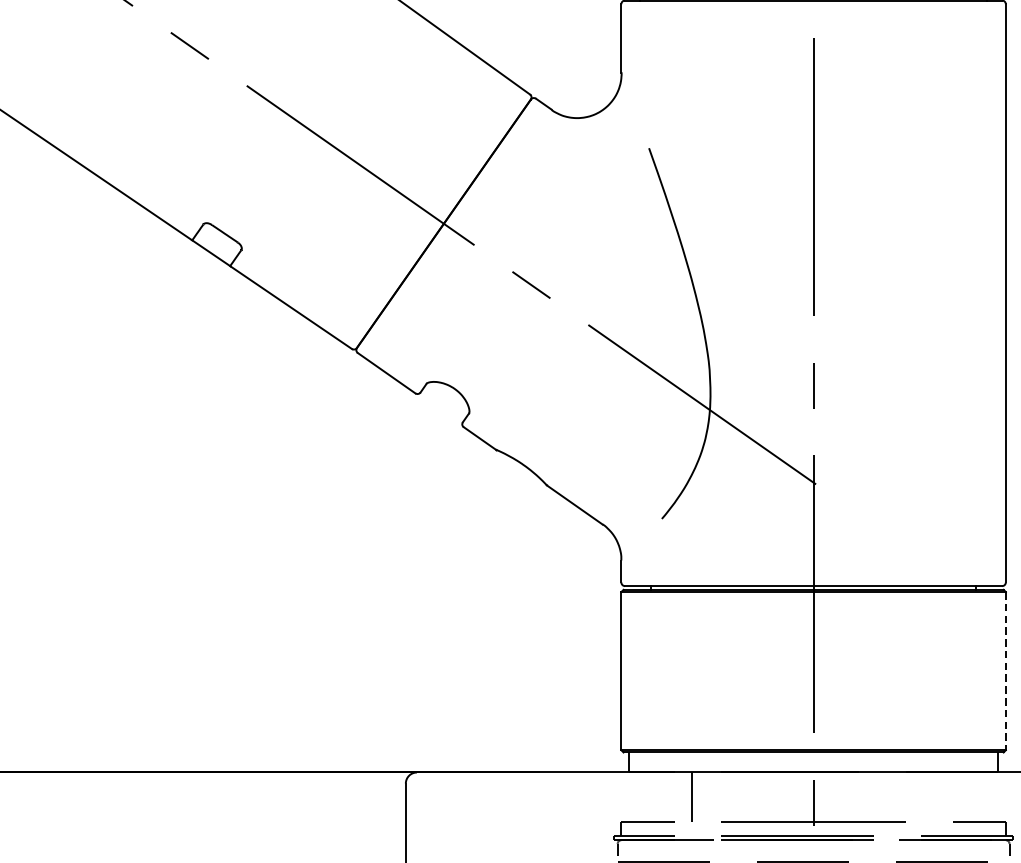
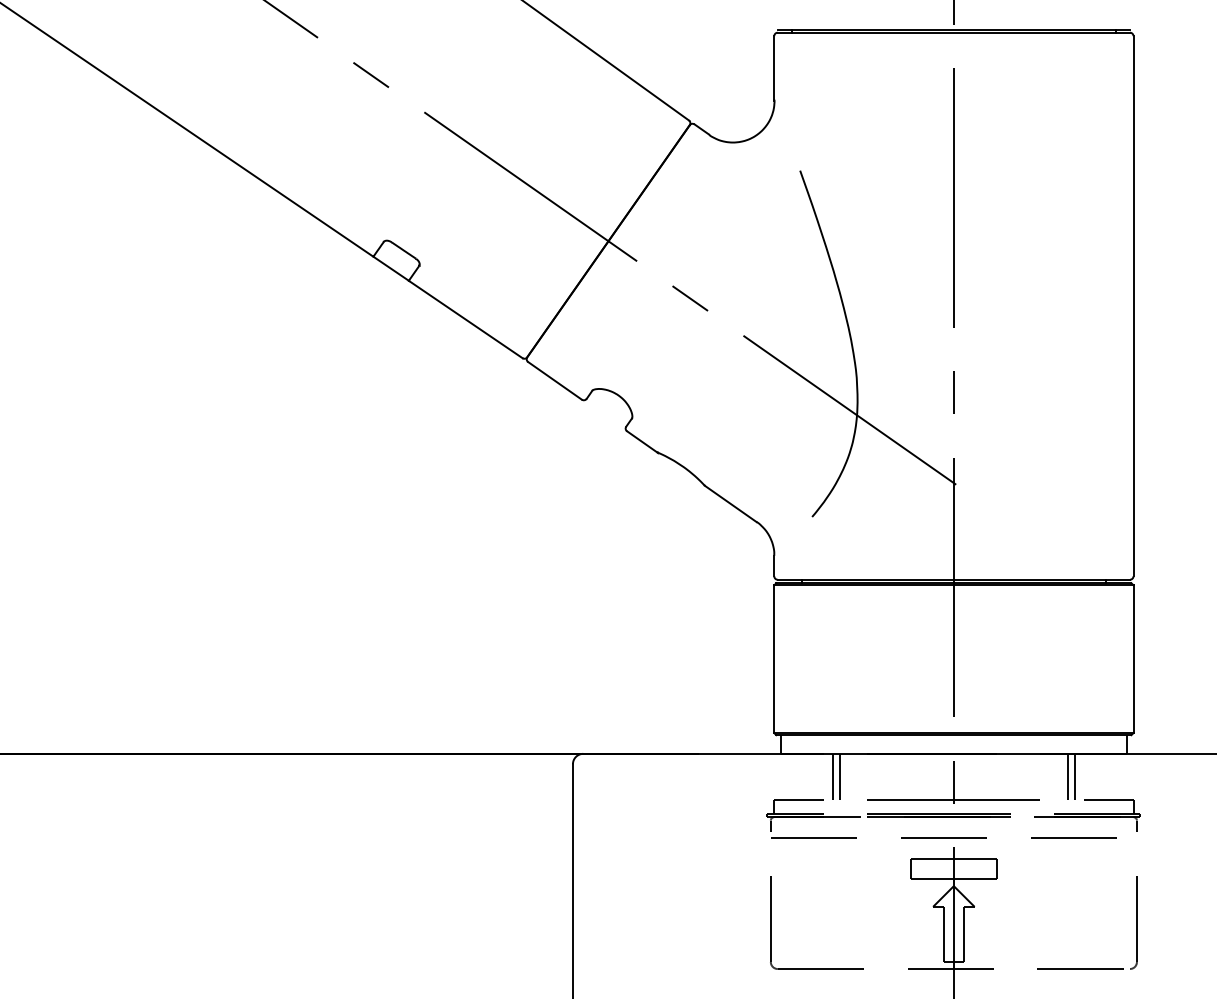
line: (1005, 671) -> (1133, 659), dashed -> solid
line: (684, 796) -> (833, 776), added
line: (935, 796) -> (1067, 776), added
line: (942, 796) -> (1074, 776), added

